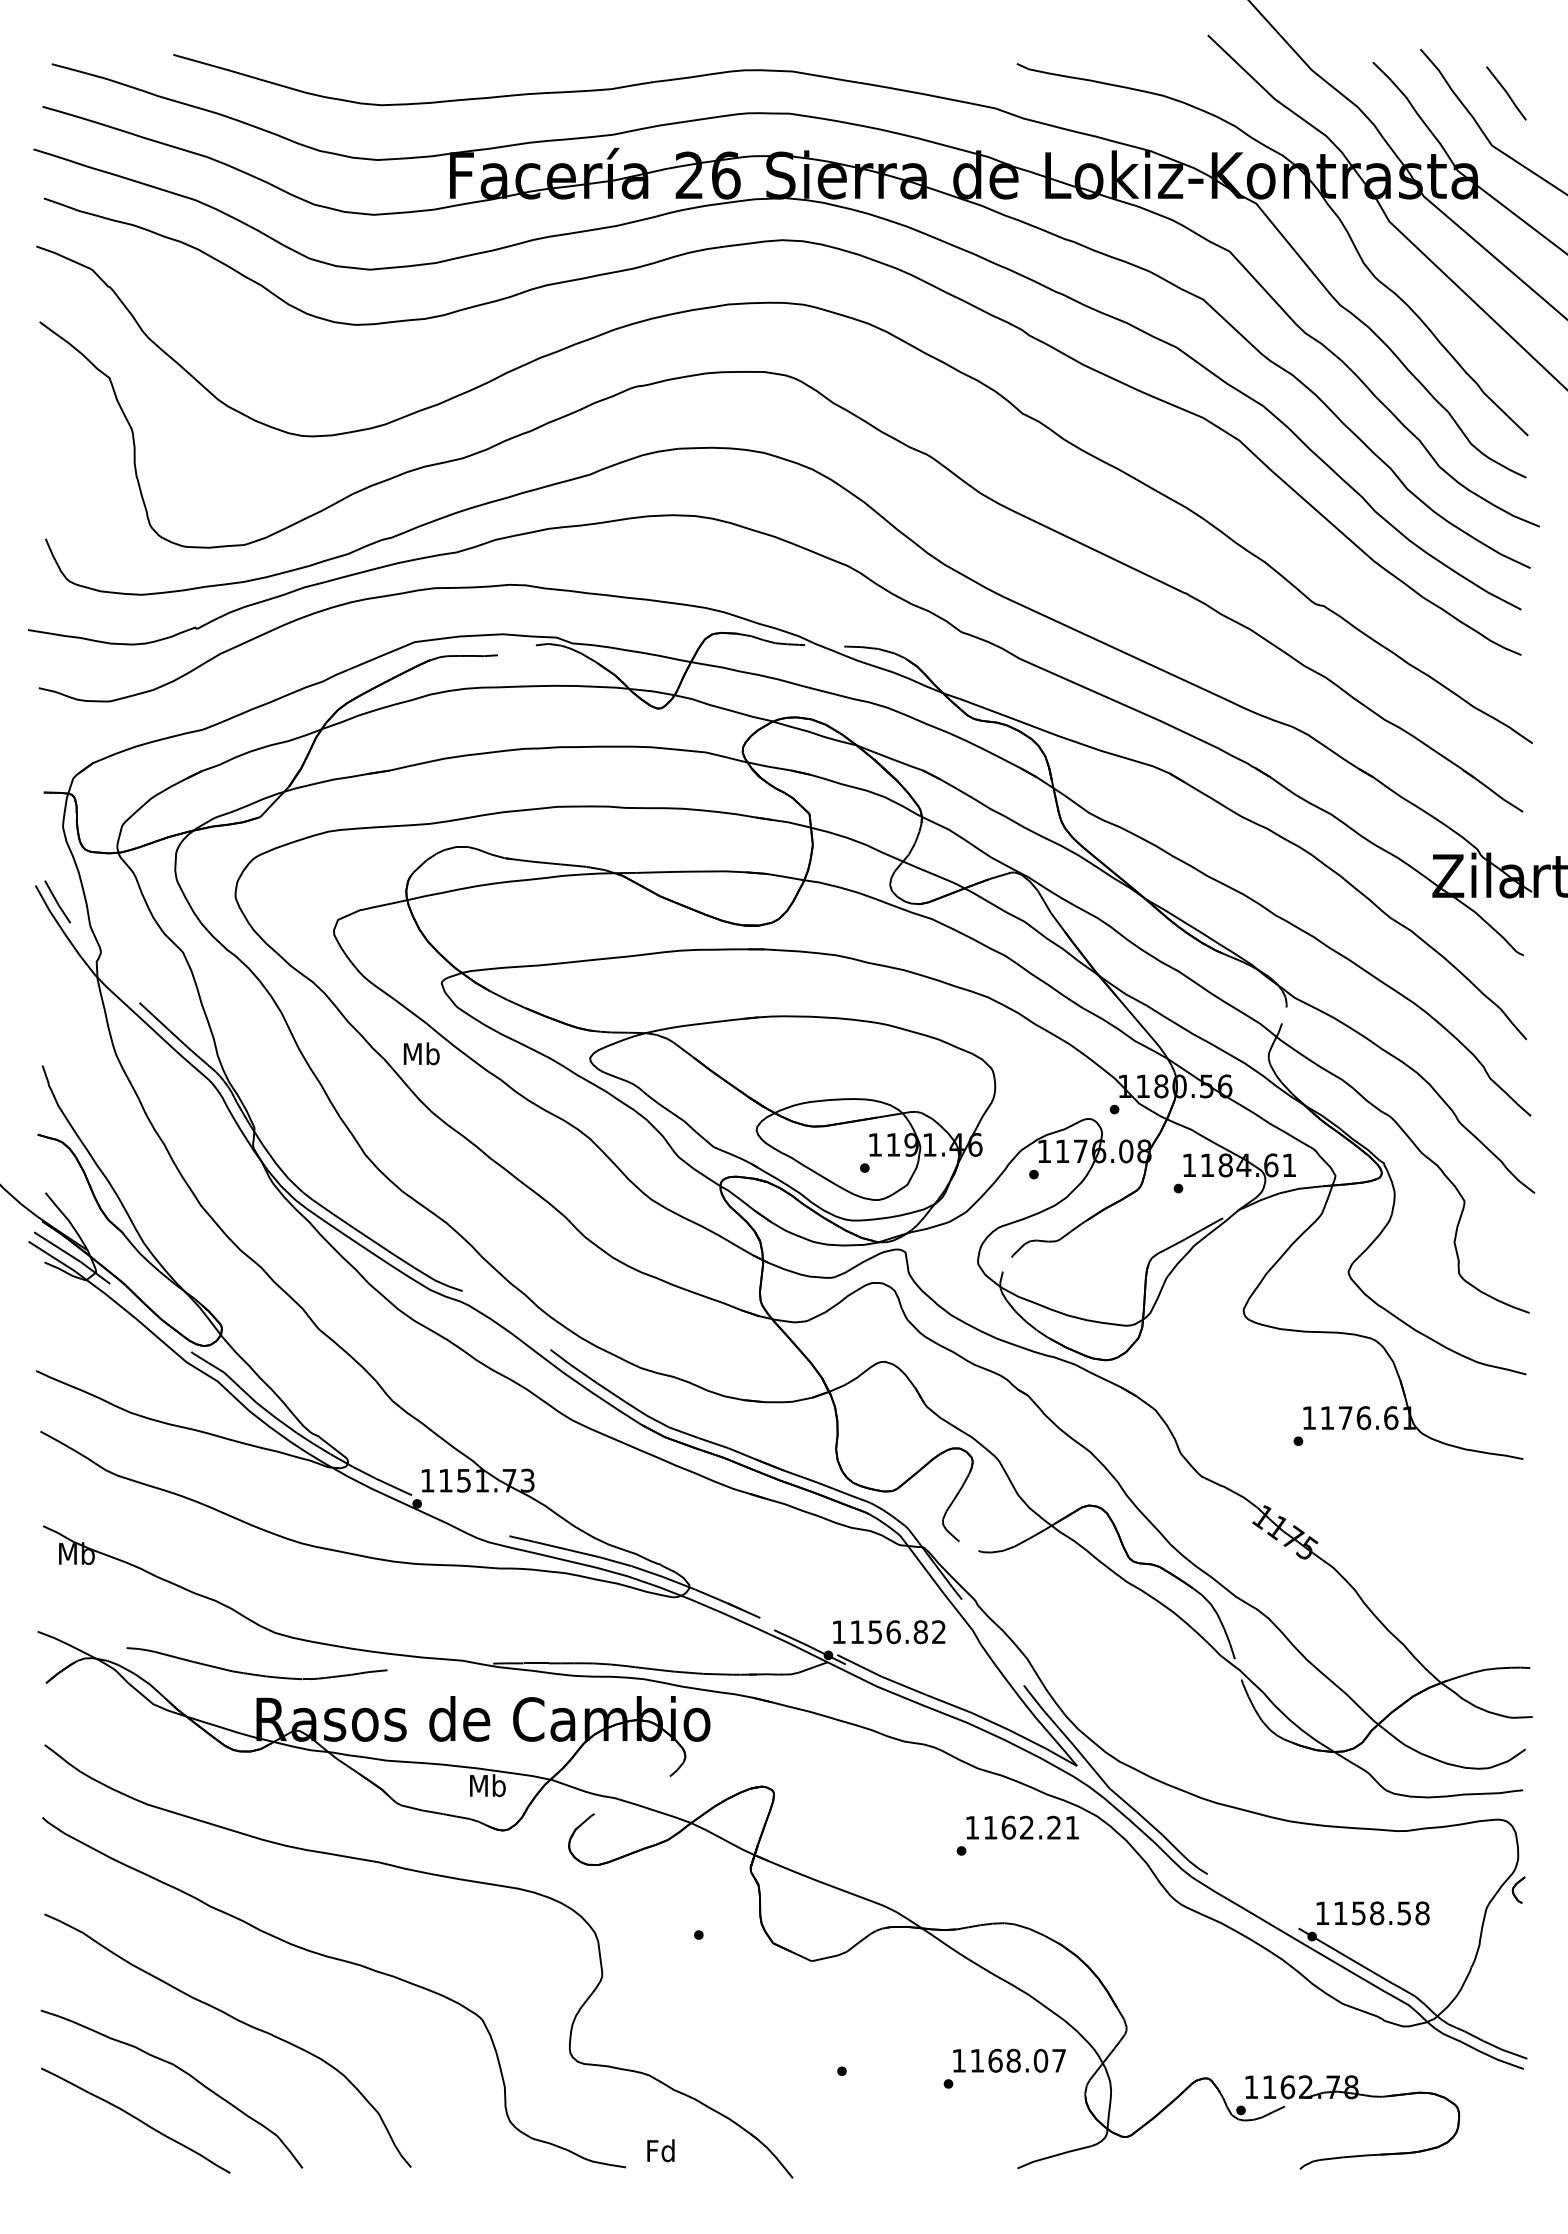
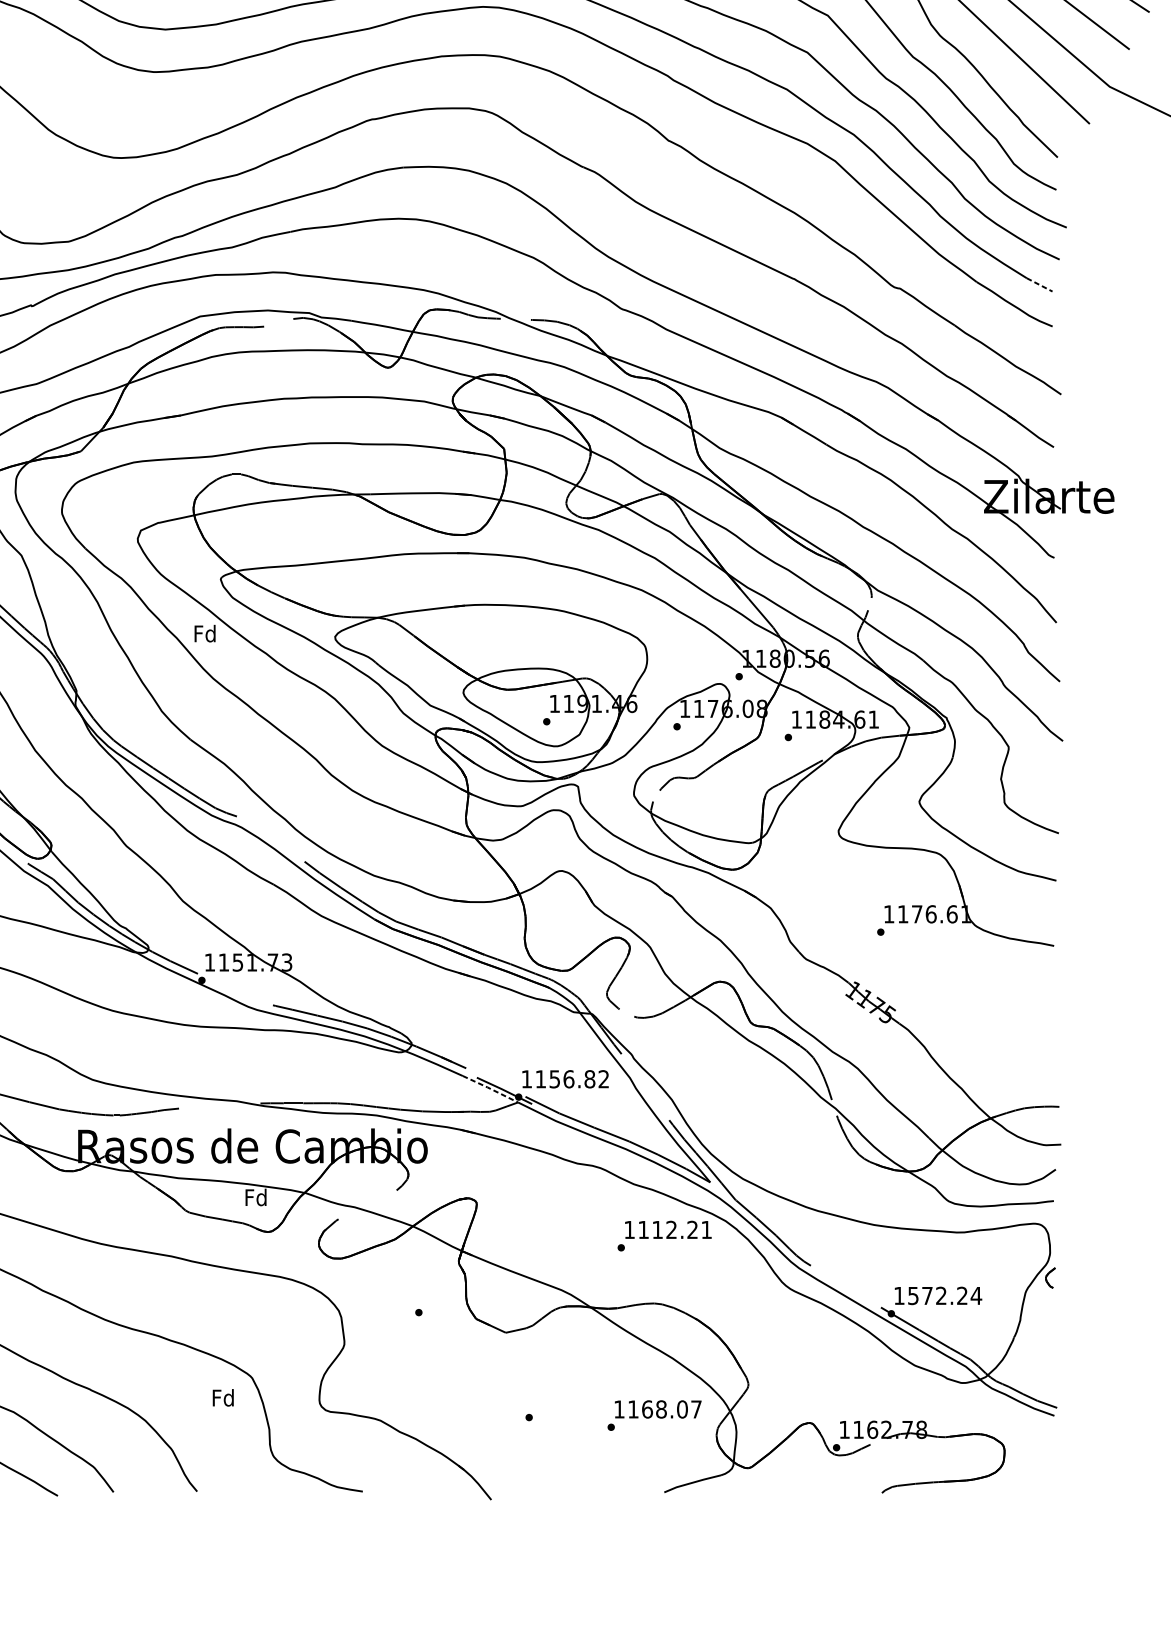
line: (1504, 601) -> (1039, 285), solid -> dashed
text: (421, 1053) -> (205, 633), Mb -> Fd
line: (791, 1644) -> (490, 1088), solid -> dashed
text: (487, 1785) -> (256, 1197), Mb -> Fd
text: (1008, 1827) -> (657, 1229), 1162.21 -> 1112.21
text: (1382, 1913) -> (945, 1295), 1158.58 -> 1572.24
text: (660, 2150) -> (222, 1397), moved

